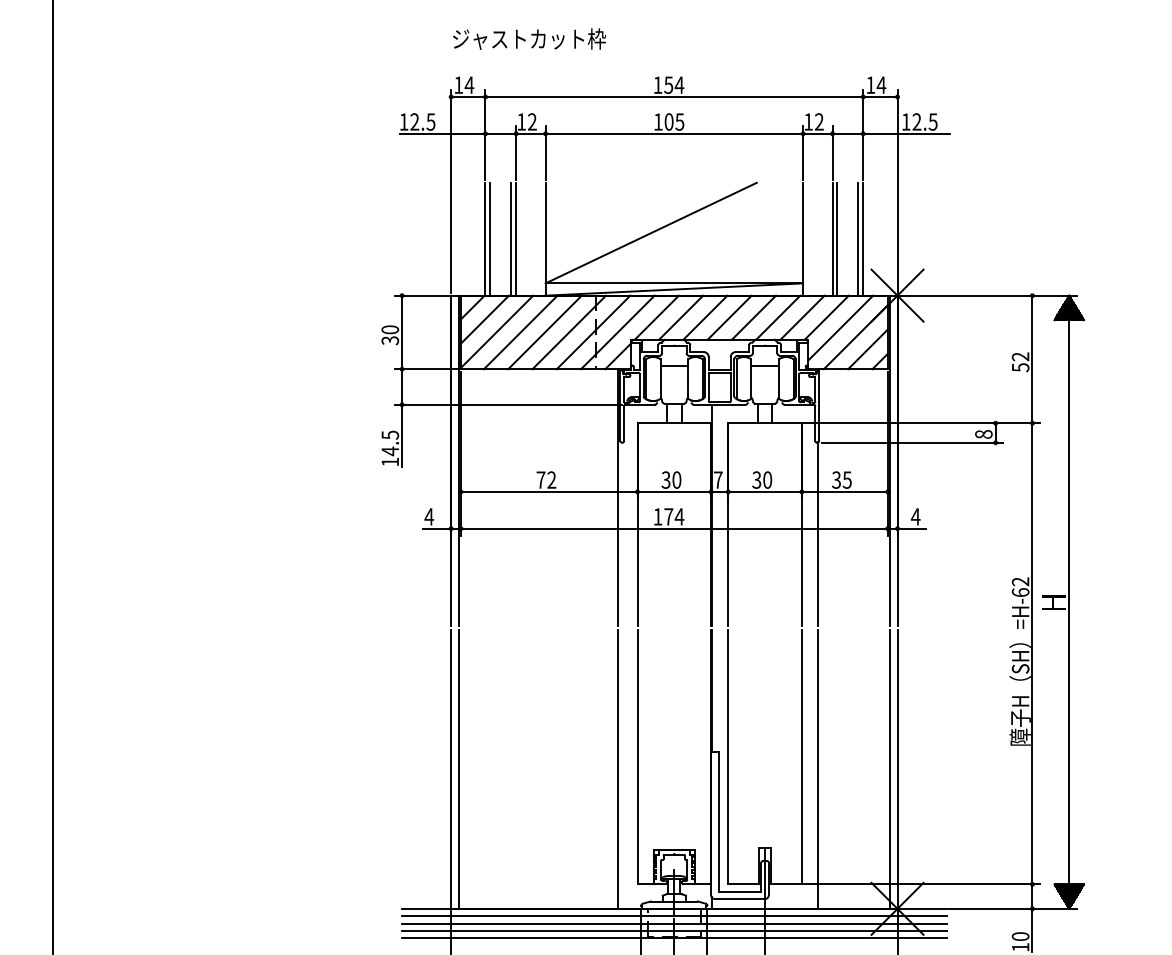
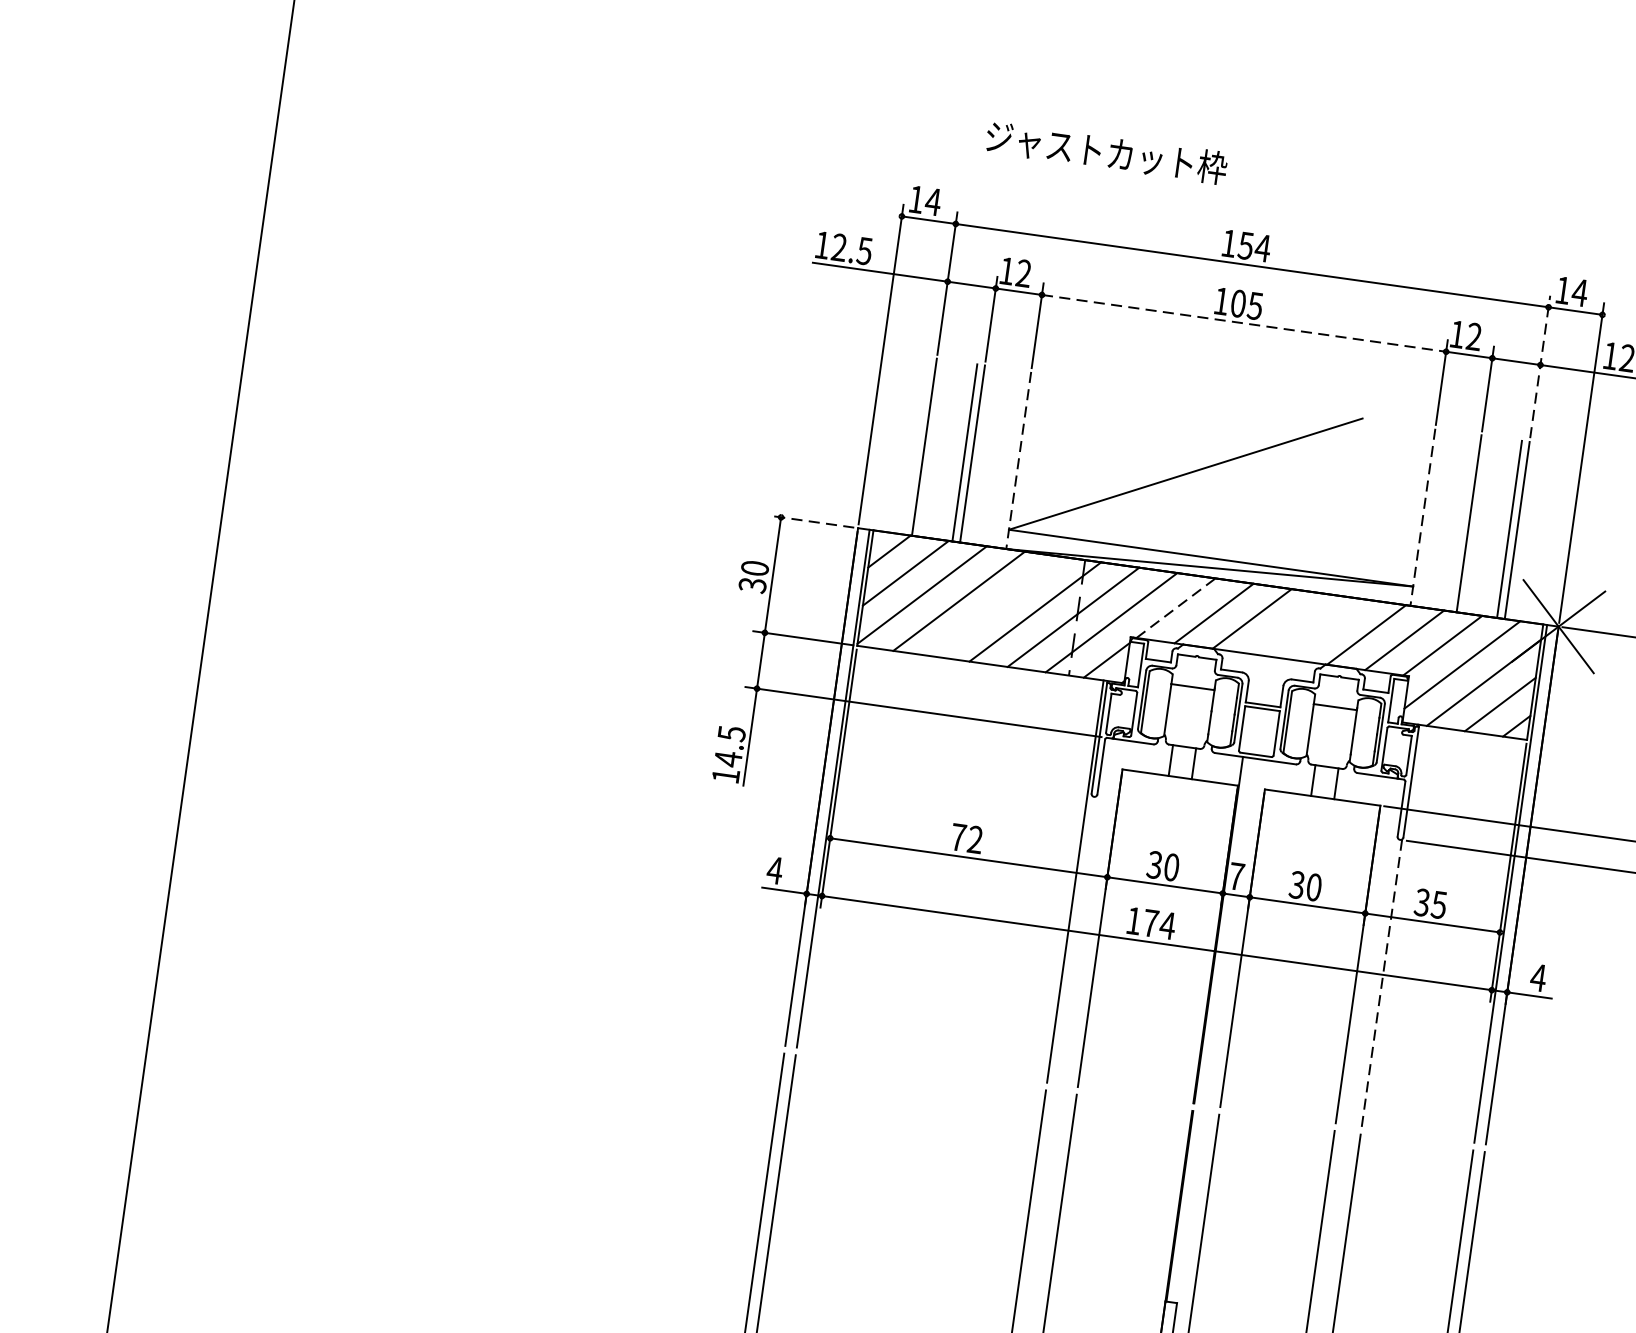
text: (529, 38) -> (1106, 151), moved
line: (674, 133) -> (1244, 322), solid -> dashed
line: (863, 134) -> (1540, 366), solid -> dashed
line: (490, 238) -> (932, 447), removed
line: (837, 238) -> (1477, 523), removed
line: (545, 239) -> (1018, 460), solid -> dashed
line: (803, 239) -> (1423, 517), solid -> dashed
line: (421, 295) -> (811, 521), solid -> dashed
line: (657, 317) -> (1177, 607), solid -> dashed
line: (729, 317) -> (1290, 623), removed
line: (753, 317) -> (1327, 629), removed
line: (544, 332) -> (996, 606), removed
line: (818, 533) -> (1382, 982), solid -> dashed

